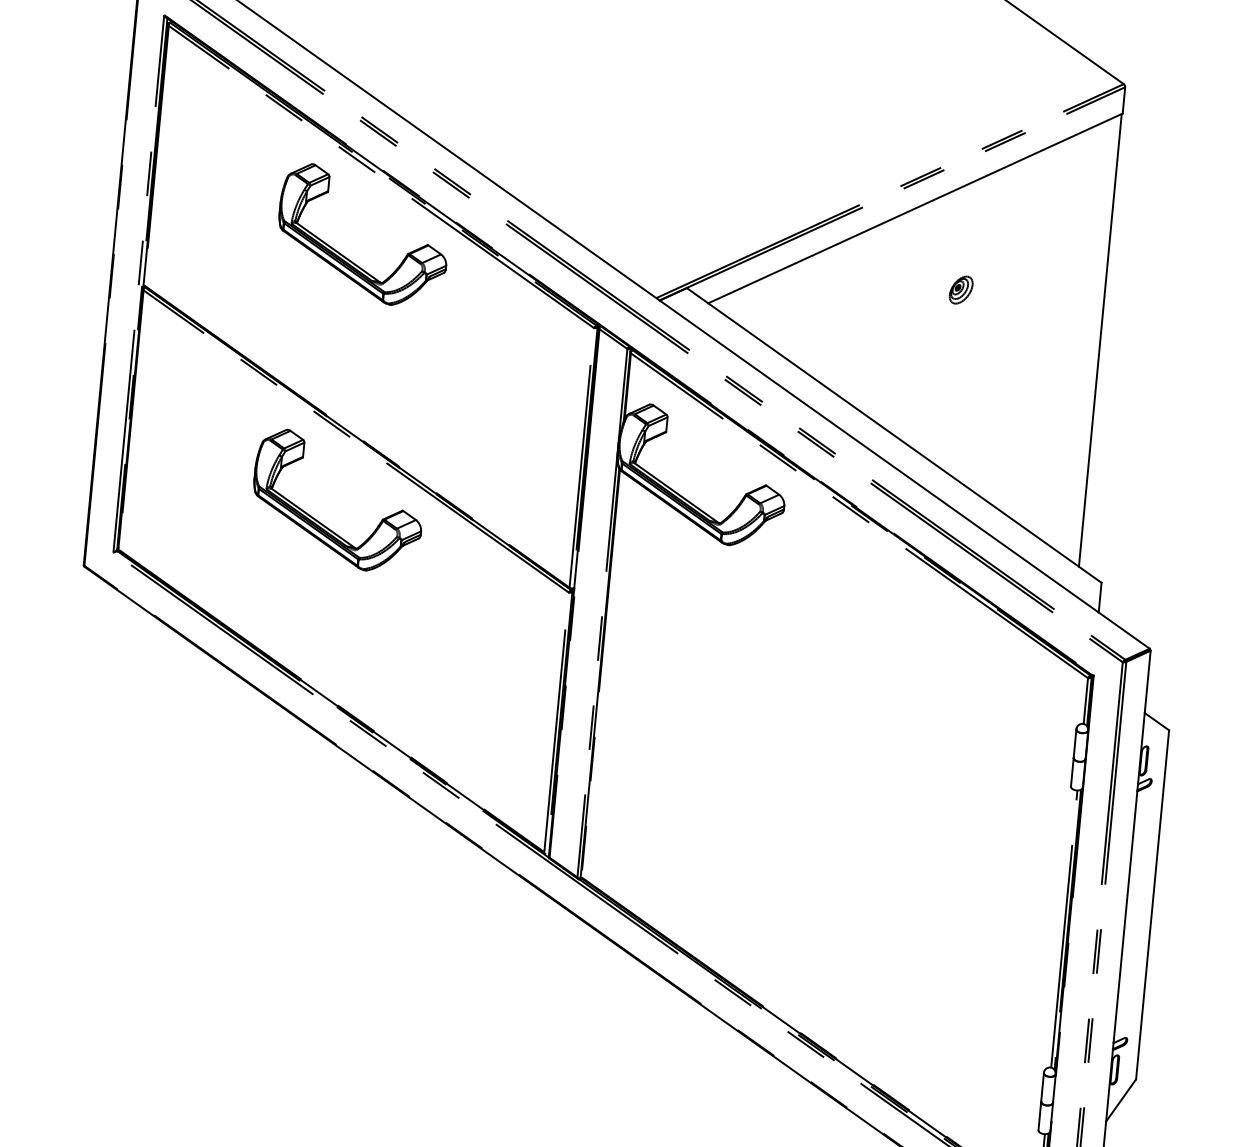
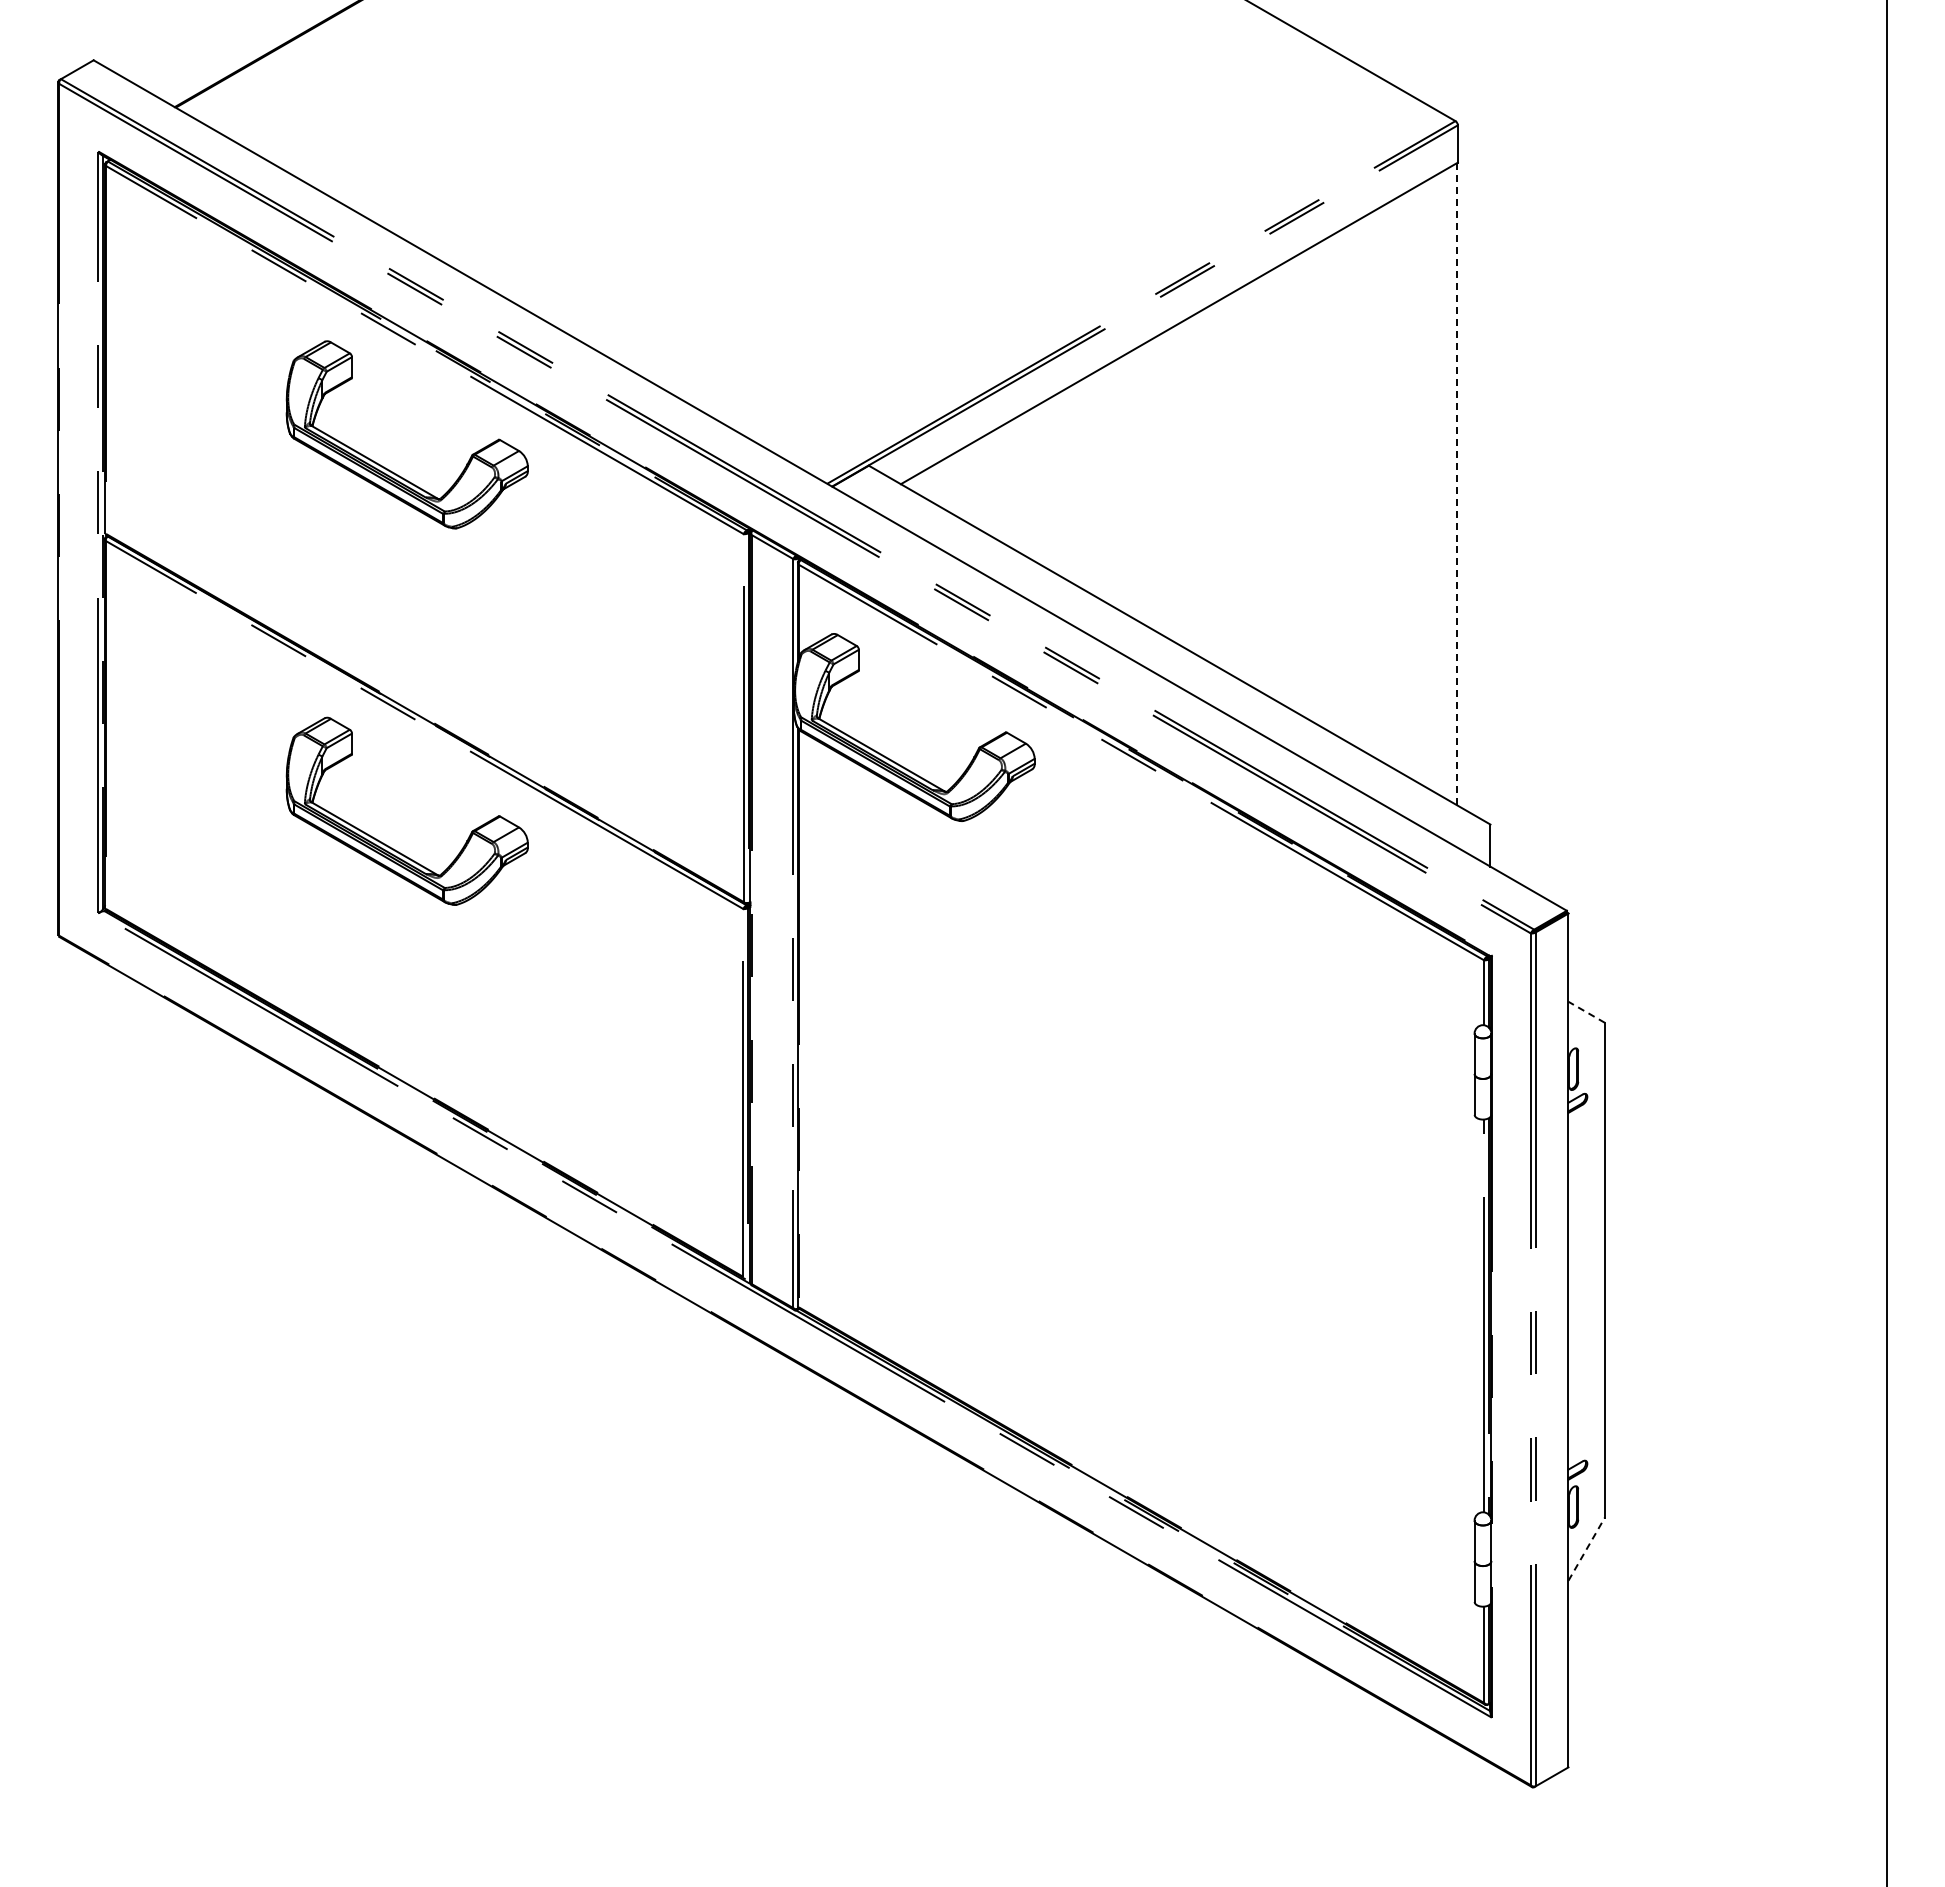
part: (961, 289) -> (1254, 431), removed
line: (1100, 340) -> (1456, 484), solid -> dashed
line: (1156, 721) -> (1586, 1012), solid -> dashed
line: (1121, 1099) -> (1586, 1548), solid -> dashed

